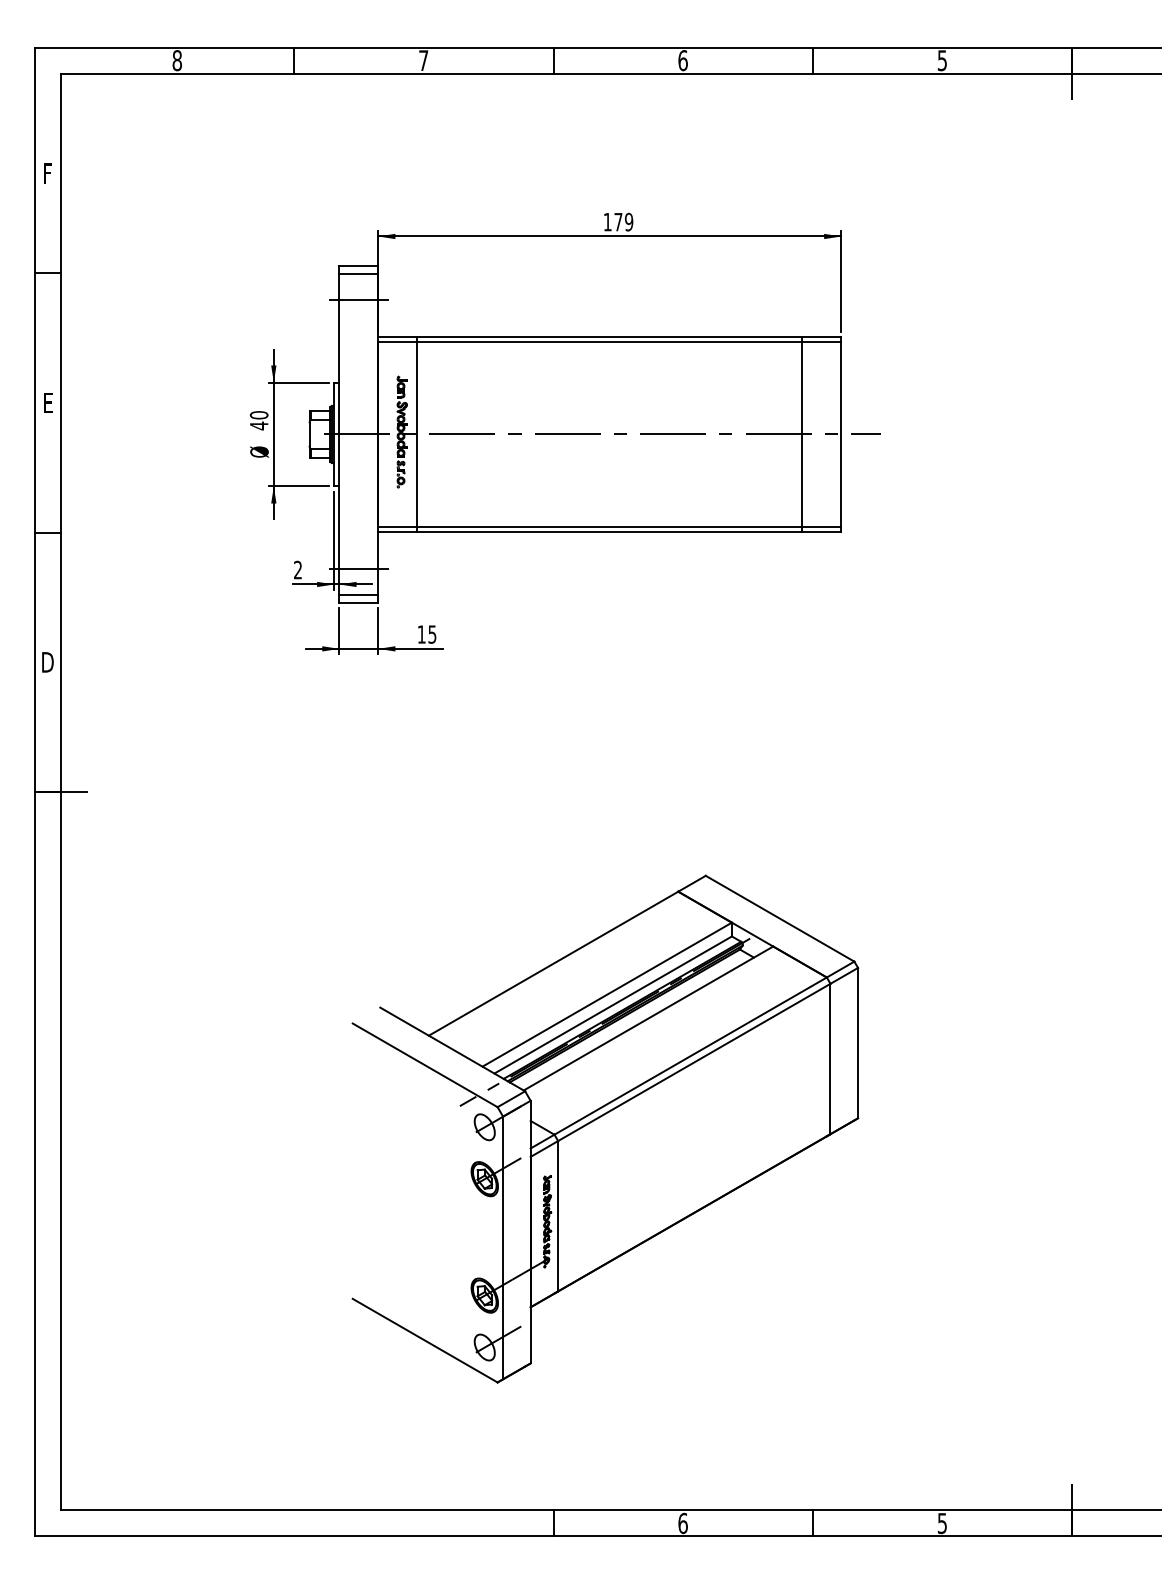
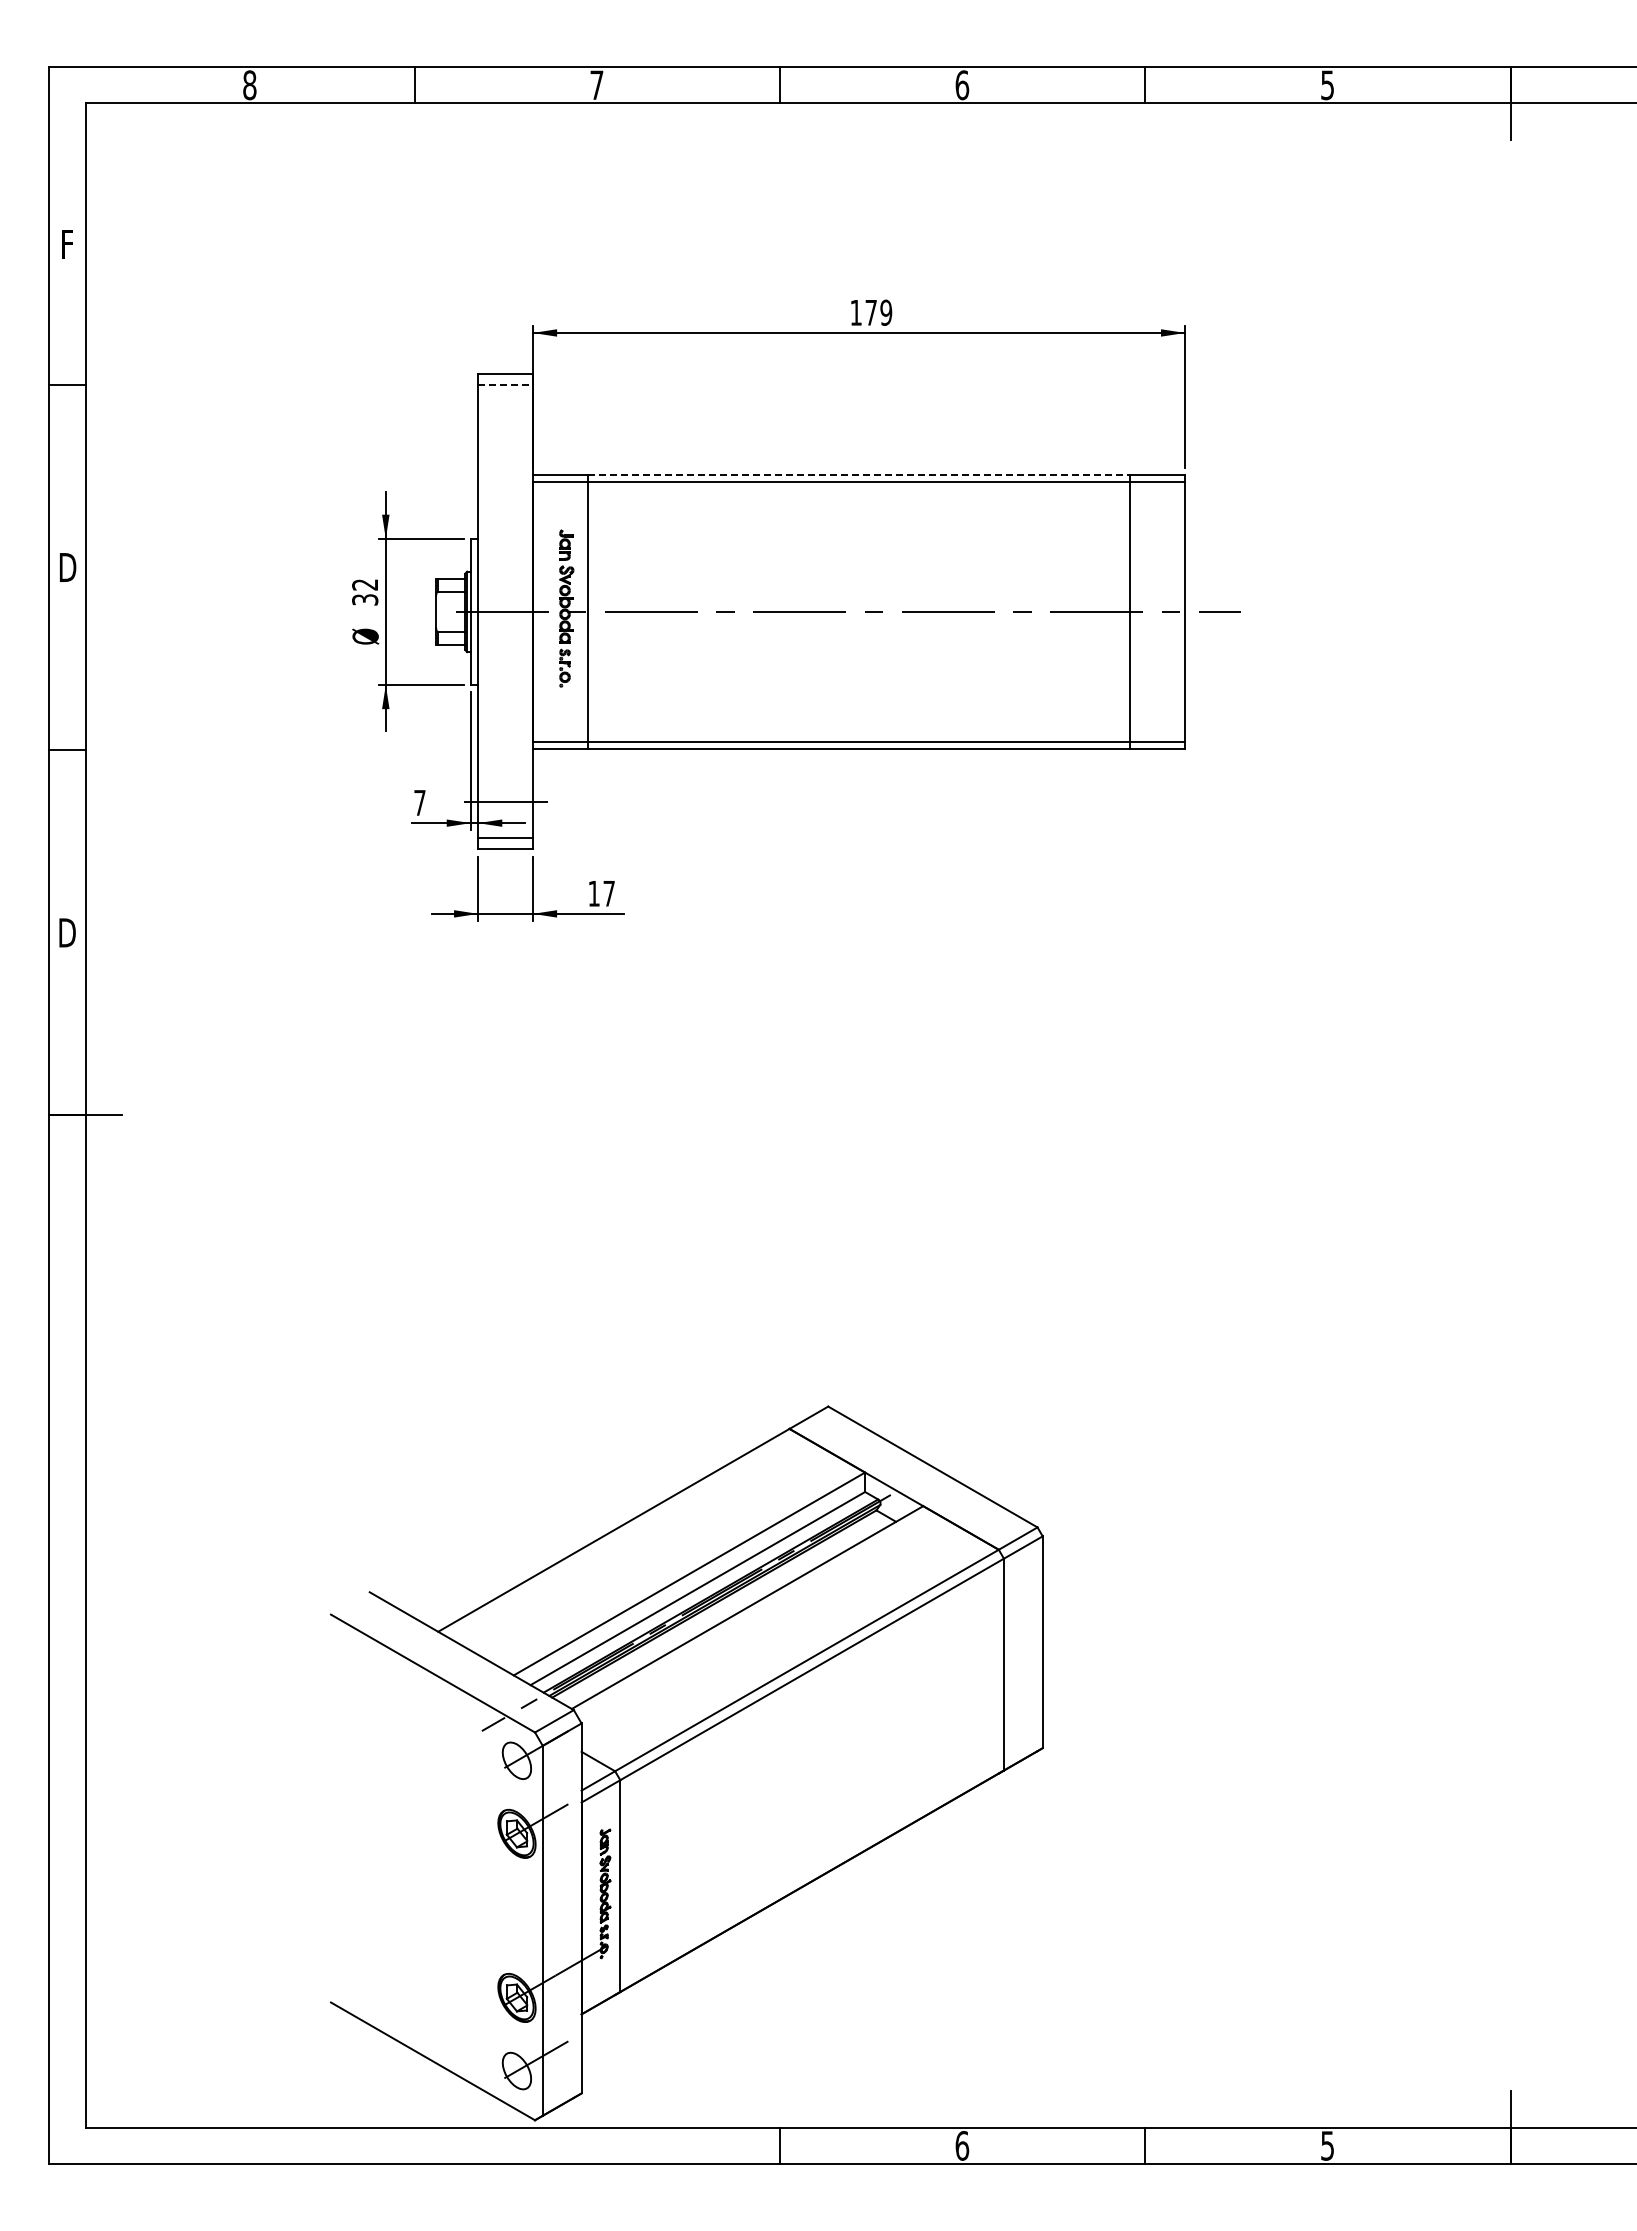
line: (359, 273) -> (506, 385), solid -> dashed
line: (358, 299) -> (505, 421), removed
line: (610, 336) -> (859, 474), solid -> dashed
text: (47, 402) -> (67, 567), E -> D
text: (259, 420) -> (365, 592), 40 -> 32
text: (297, 569) -> (419, 802), 2 -> 7
text: (431, 634) -> (608, 893), 15 -> 17
part: (605, 1129) -> (686, 1763), moved

